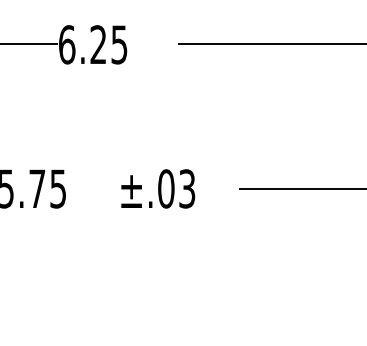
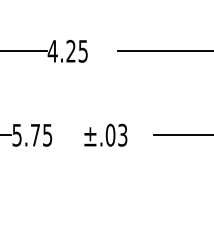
text: (66, 43) -> (52, 50), 6.25 -> 4.25

